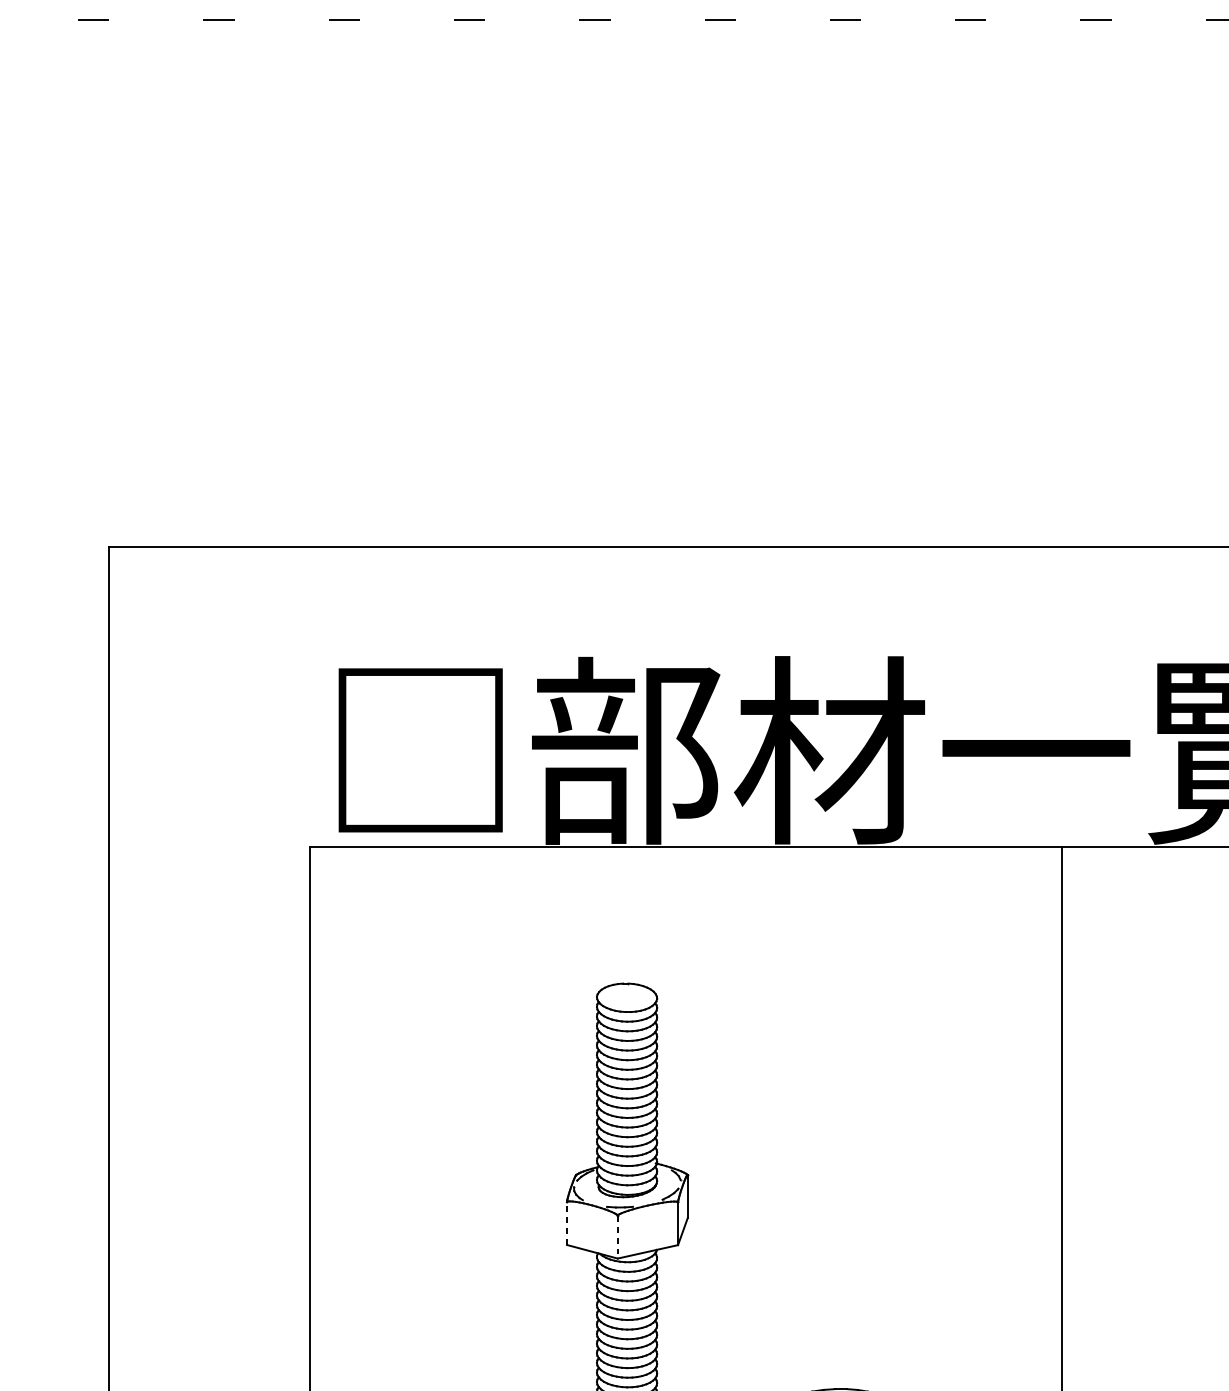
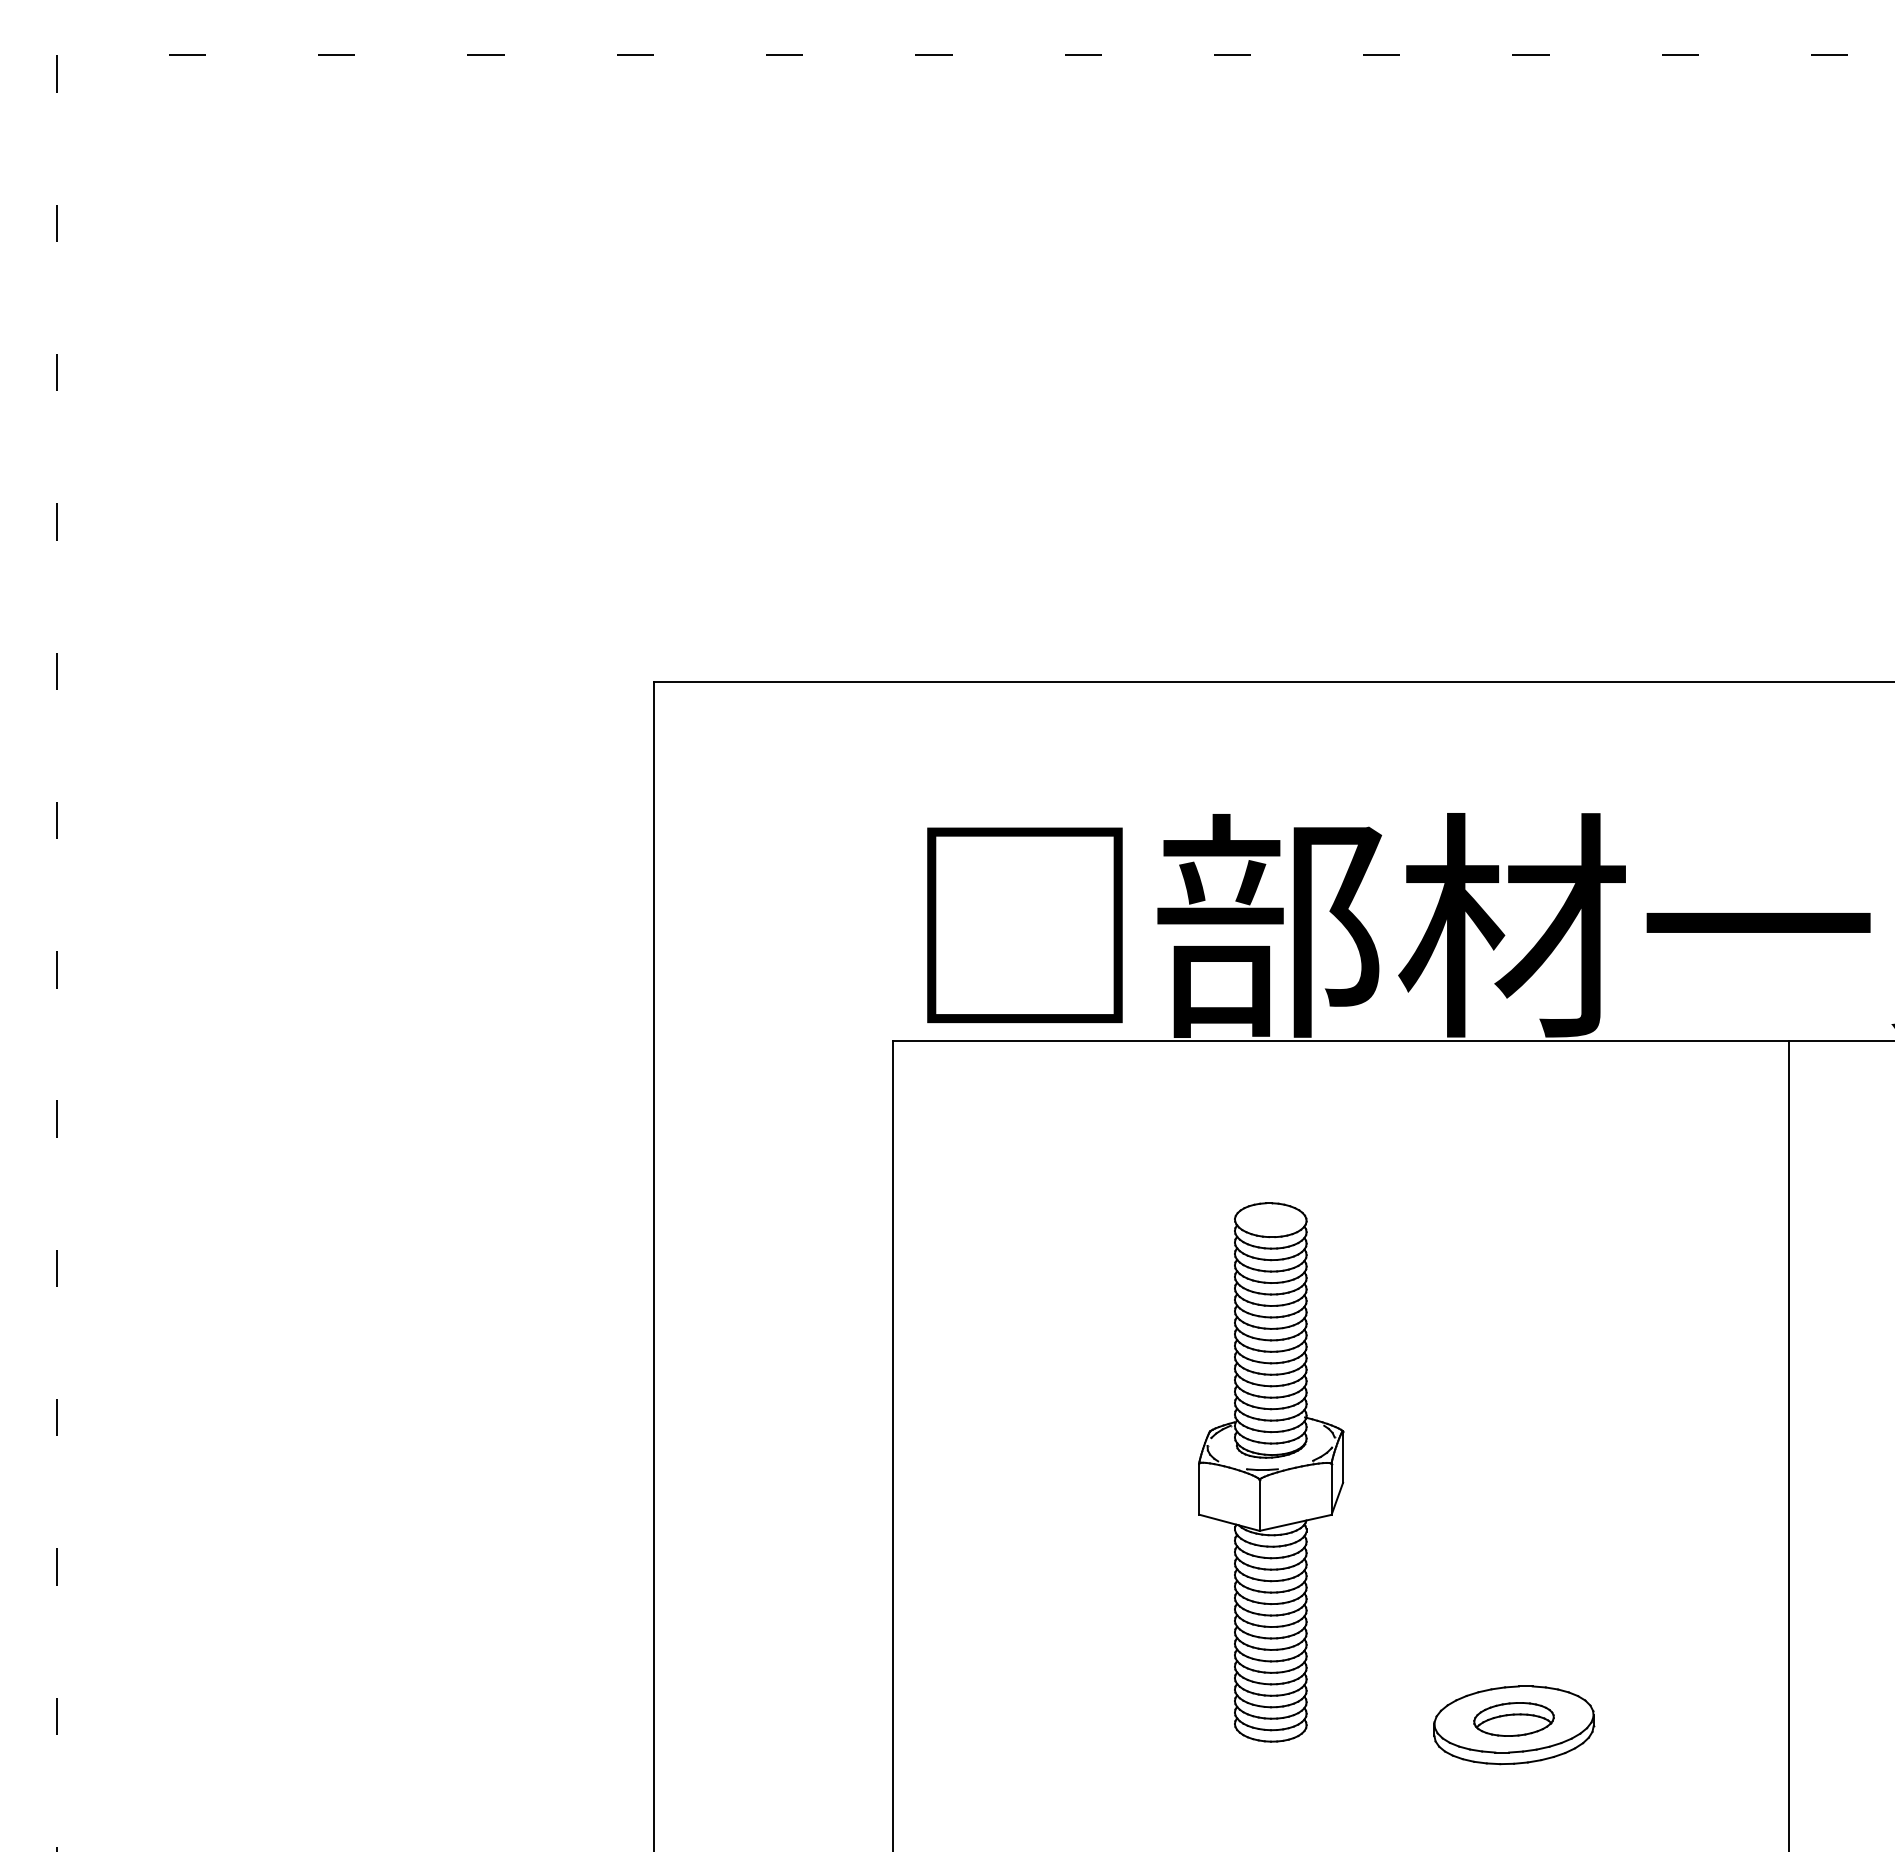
line: (567, 1222) -> (1199, 1488), dashed -> solid
line: (617, 1237) -> (1259, 1505), dashed -> solid

